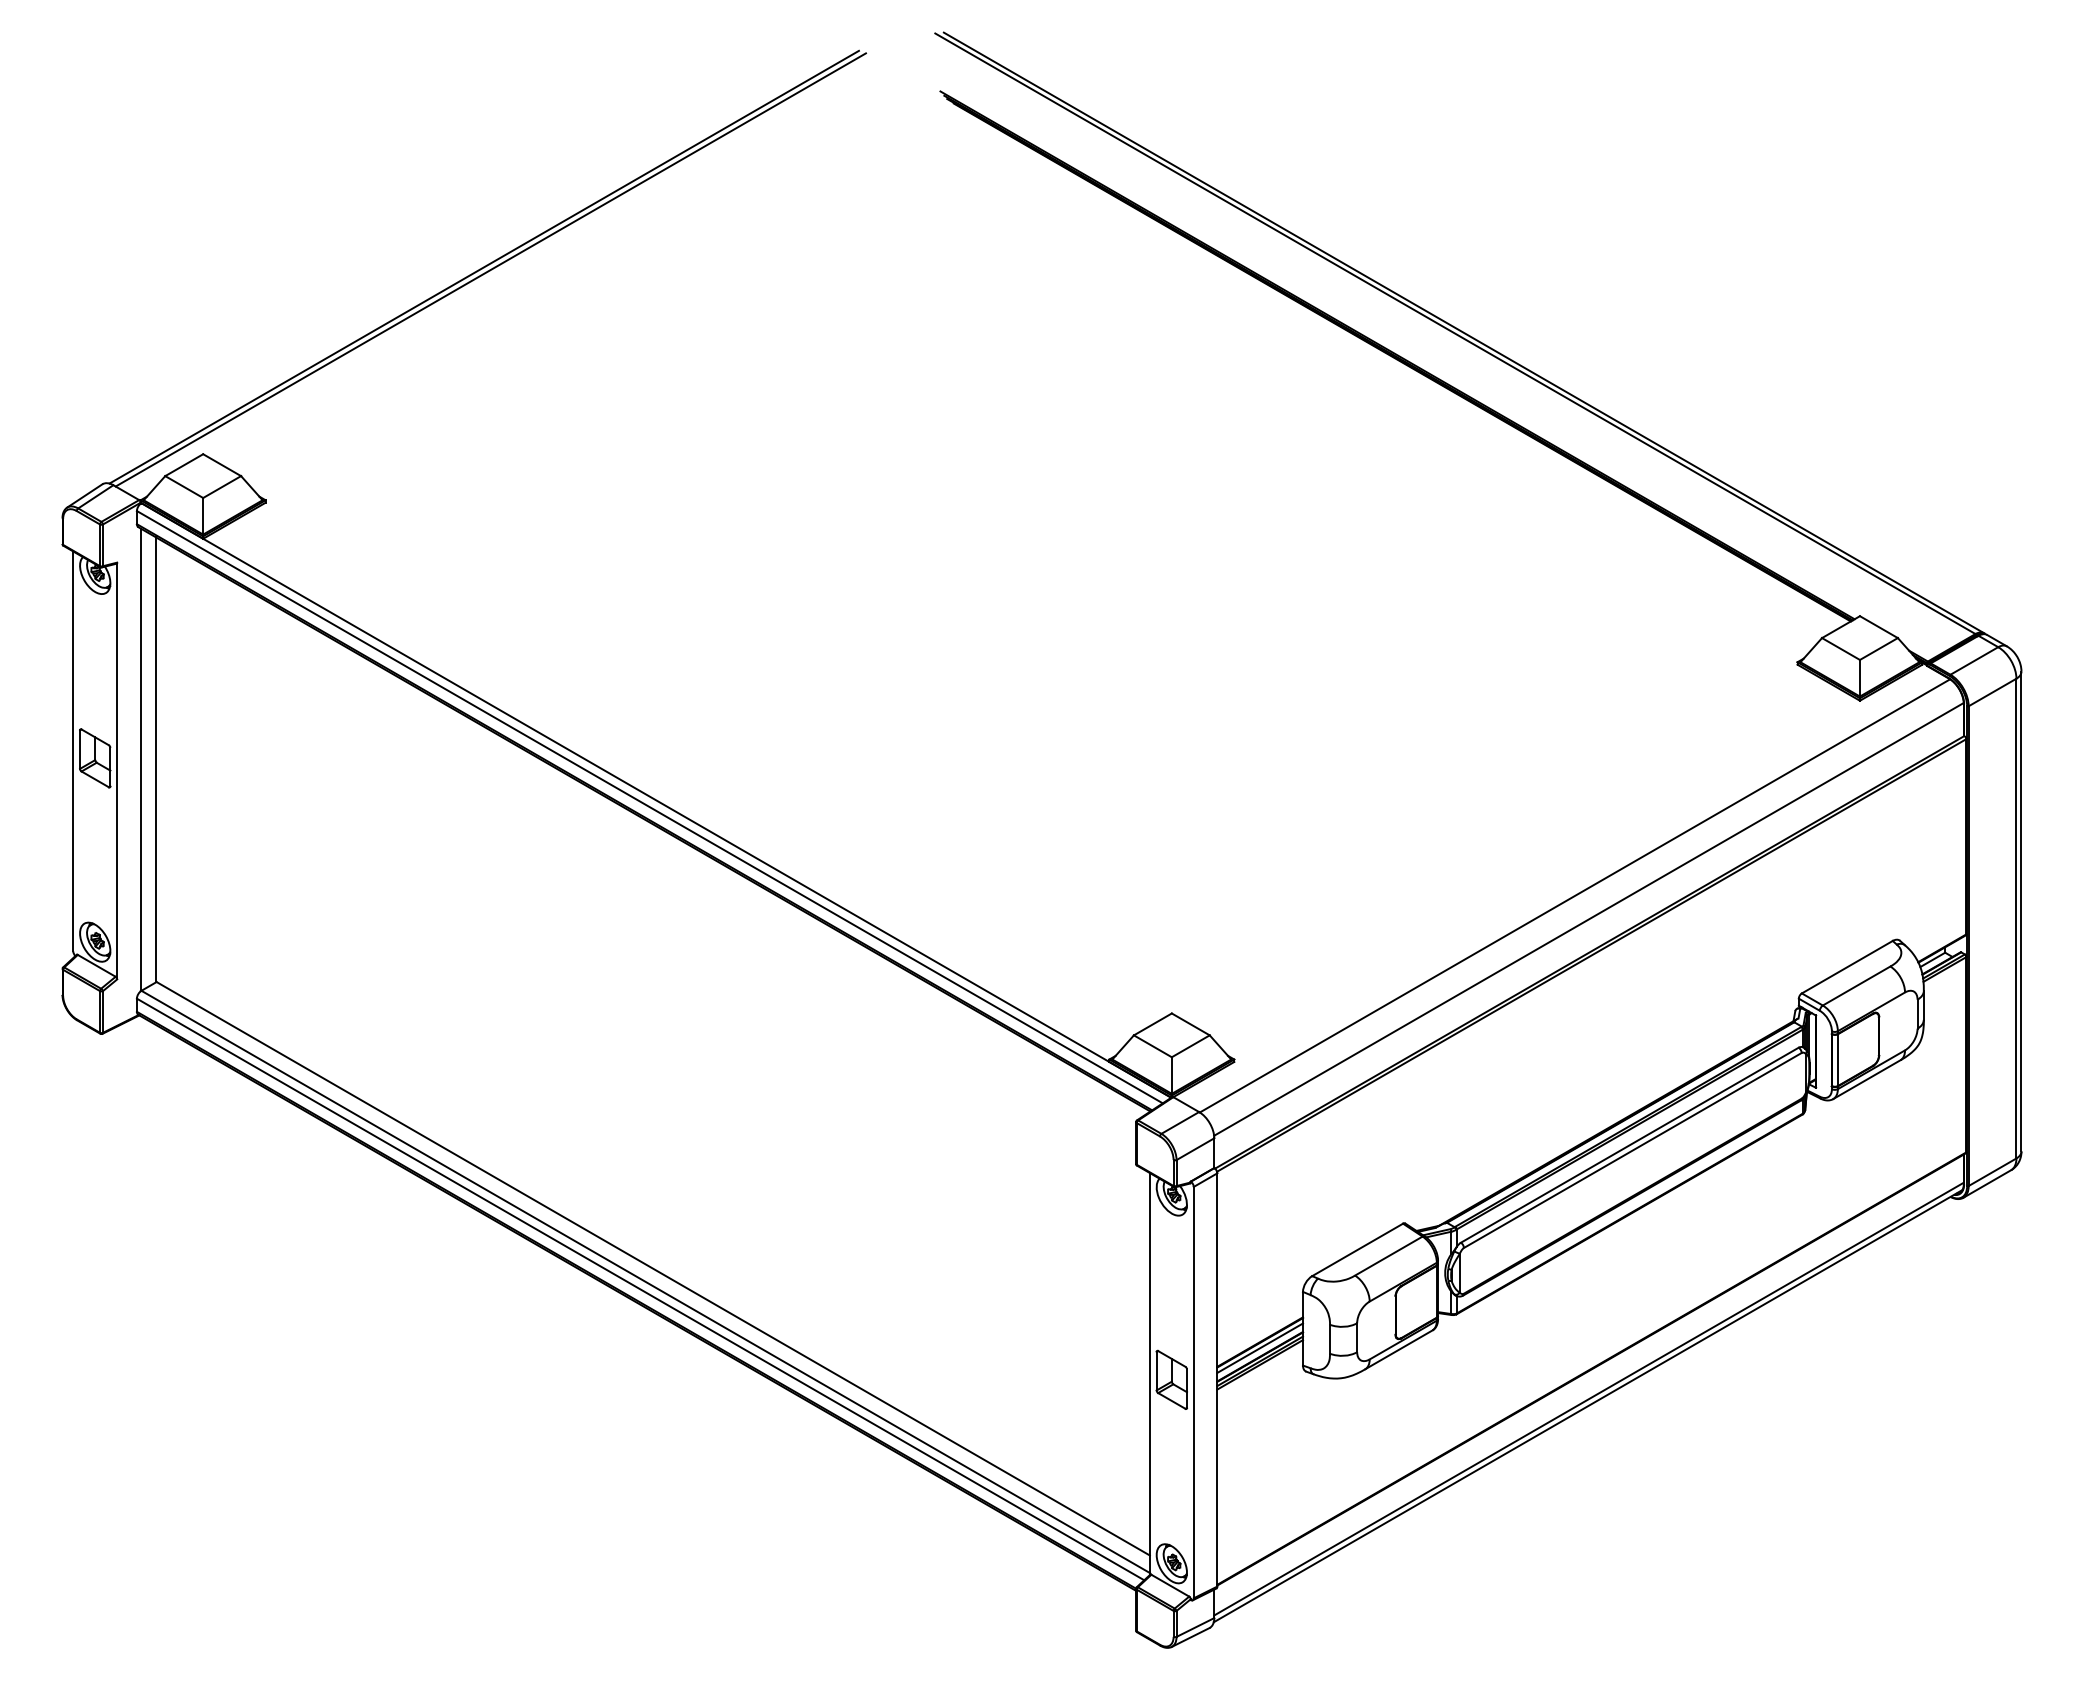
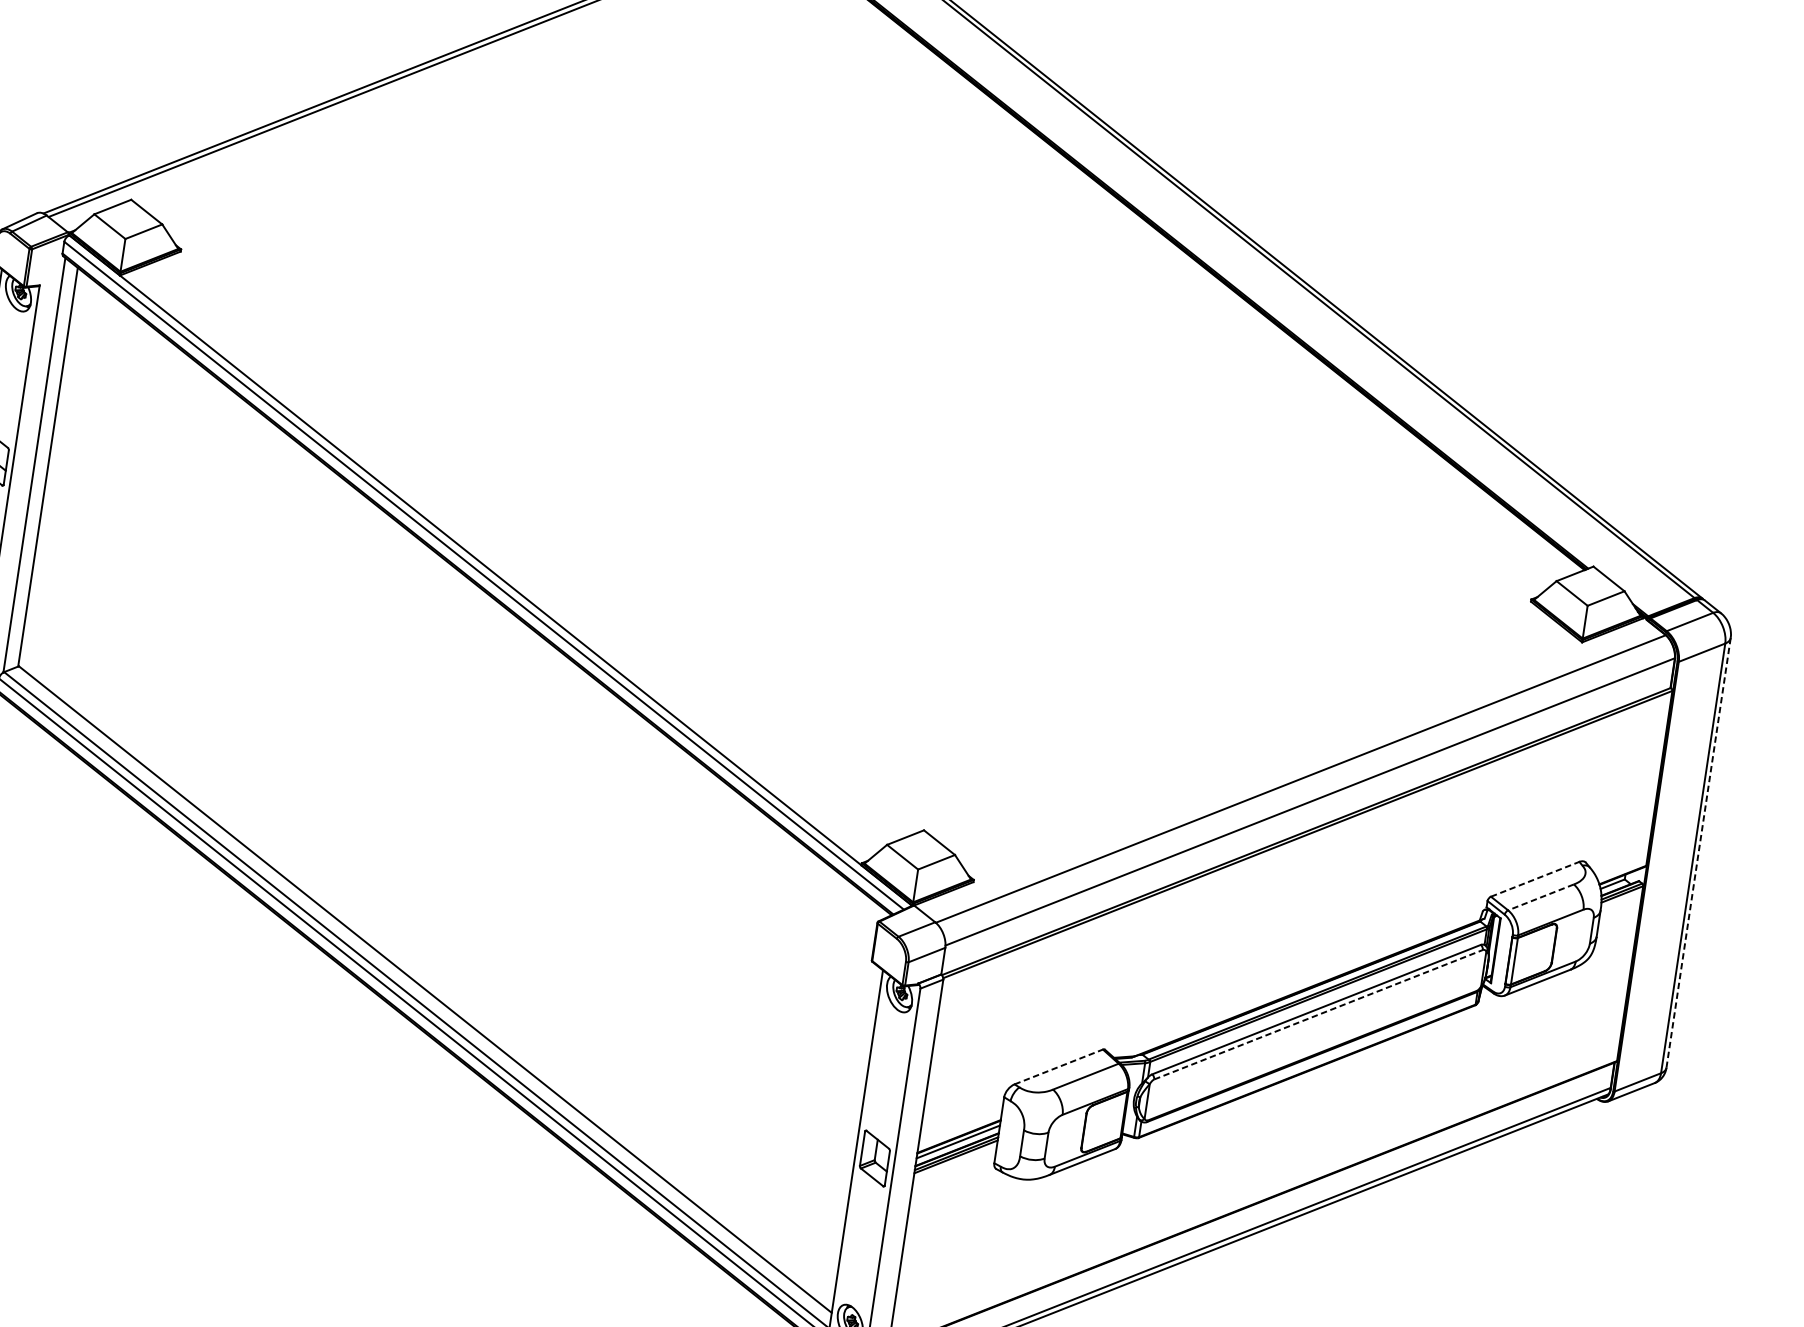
line: (2021, 911) -> (1698, 852), solid -> dashed
line: (1847, 966) -> (1535, 878), solid -> dashed
line: (1856, 986) -> (1540, 897), solid -> dashed
line: (1633, 1150) -> (1319, 1014), solid -> dashed
line: (1358, 1249) -> (1059, 1066), solid -> dashed

